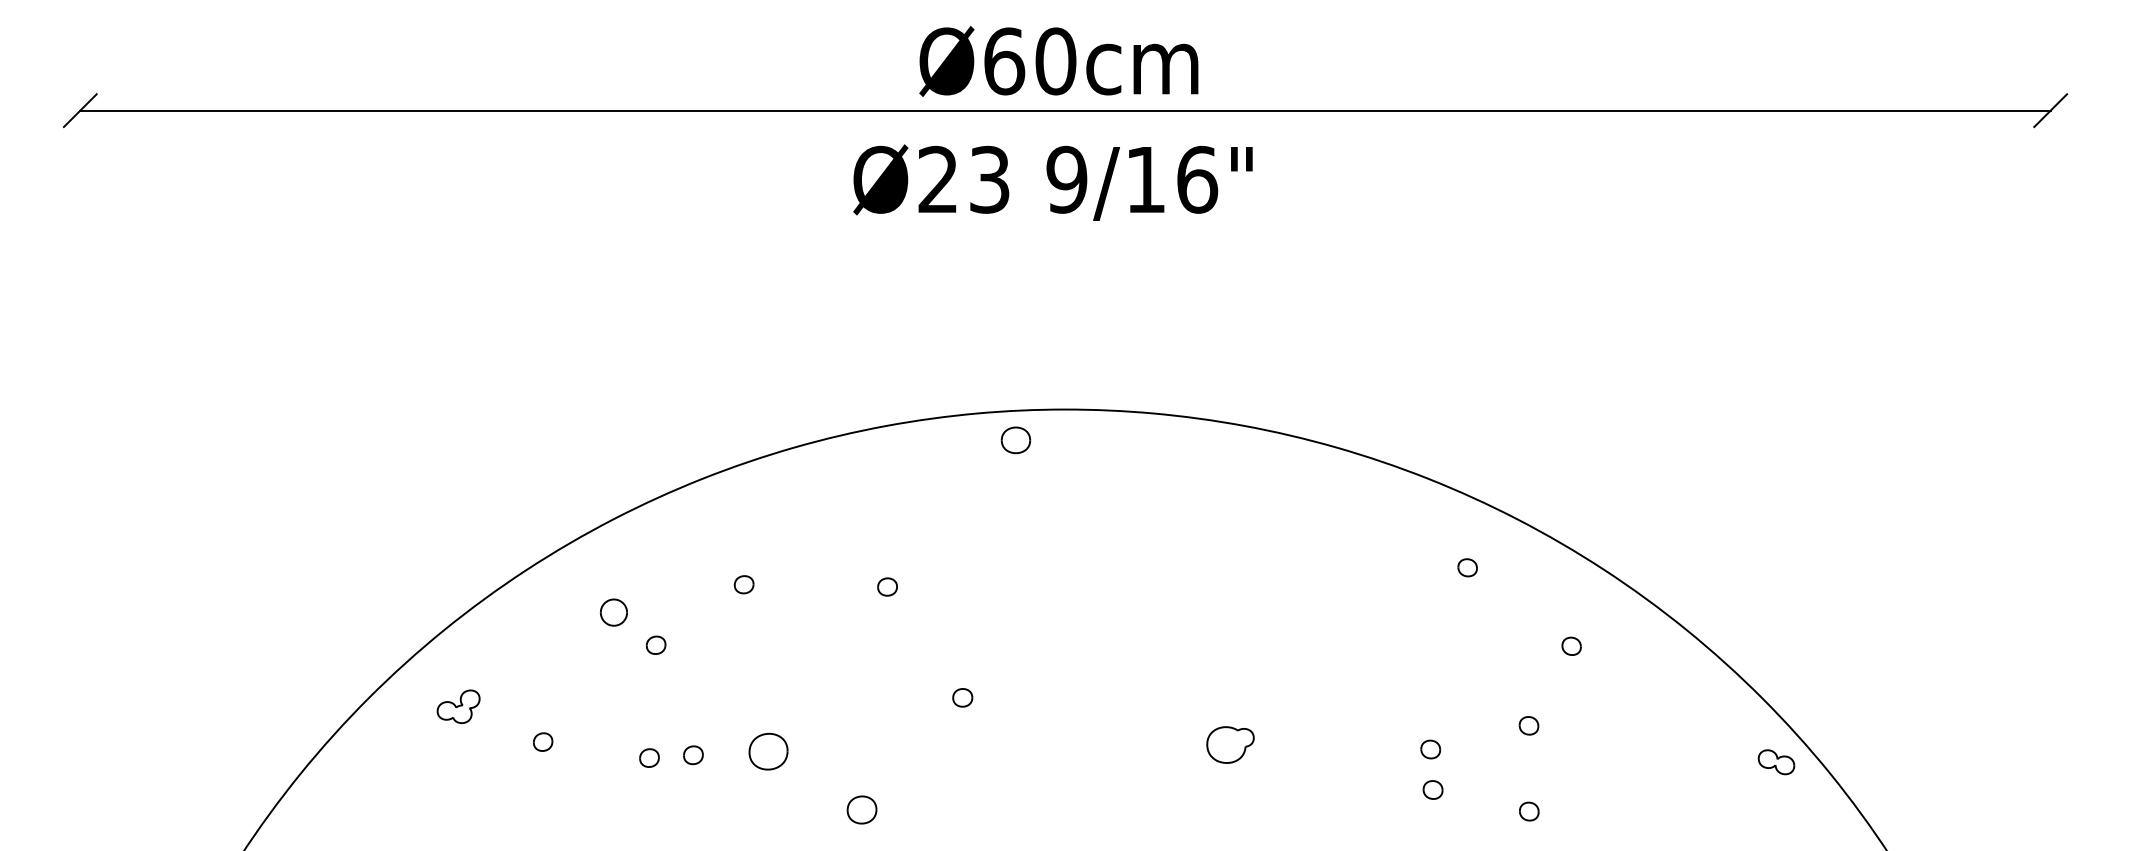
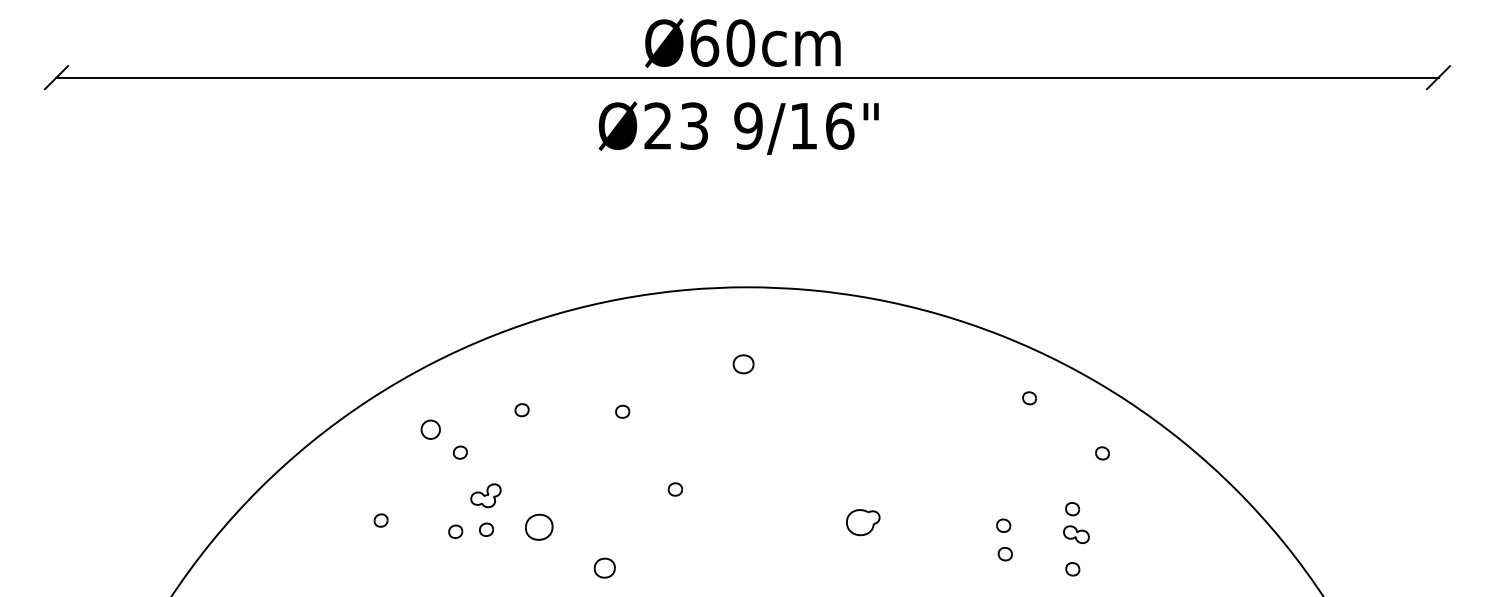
part: (1015, 440) -> (743, 364), moved
part: (458, 706) -> (485, 495), moved
part: (1776, 762) -> (1076, 534), moved

